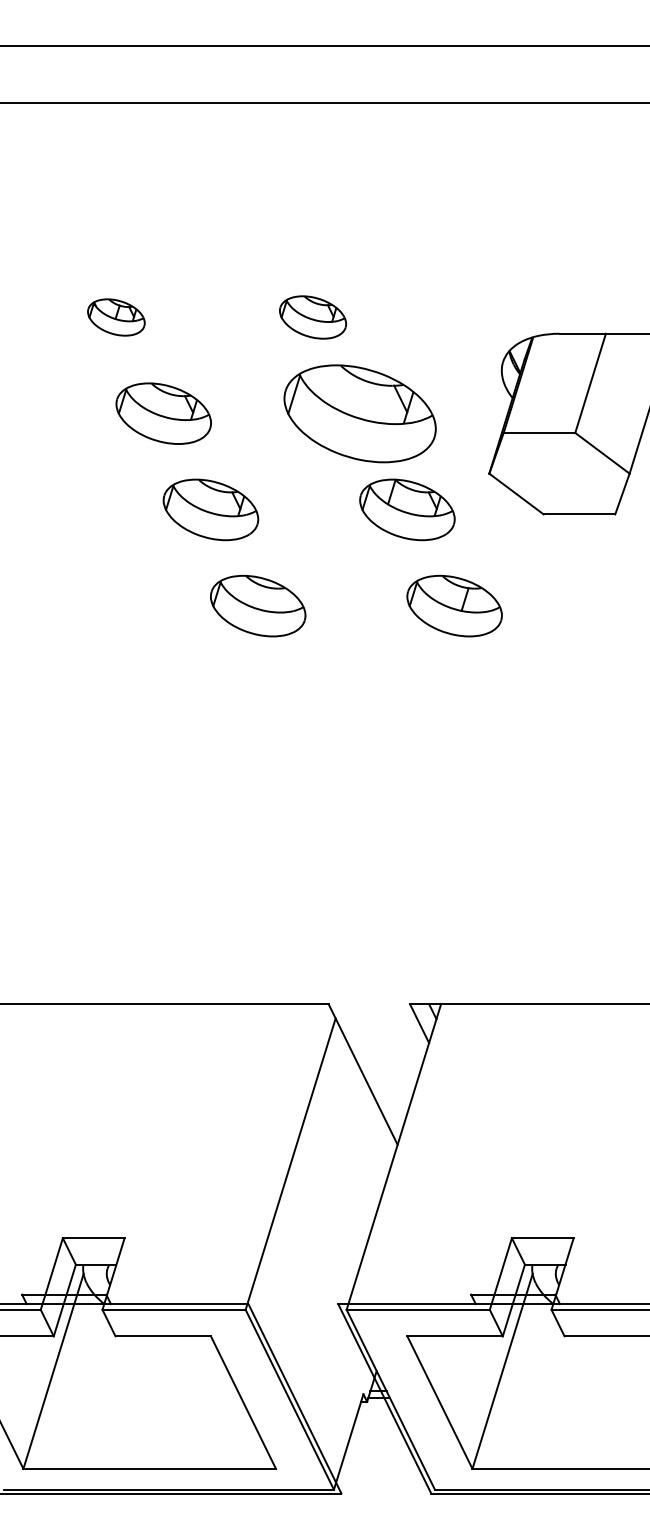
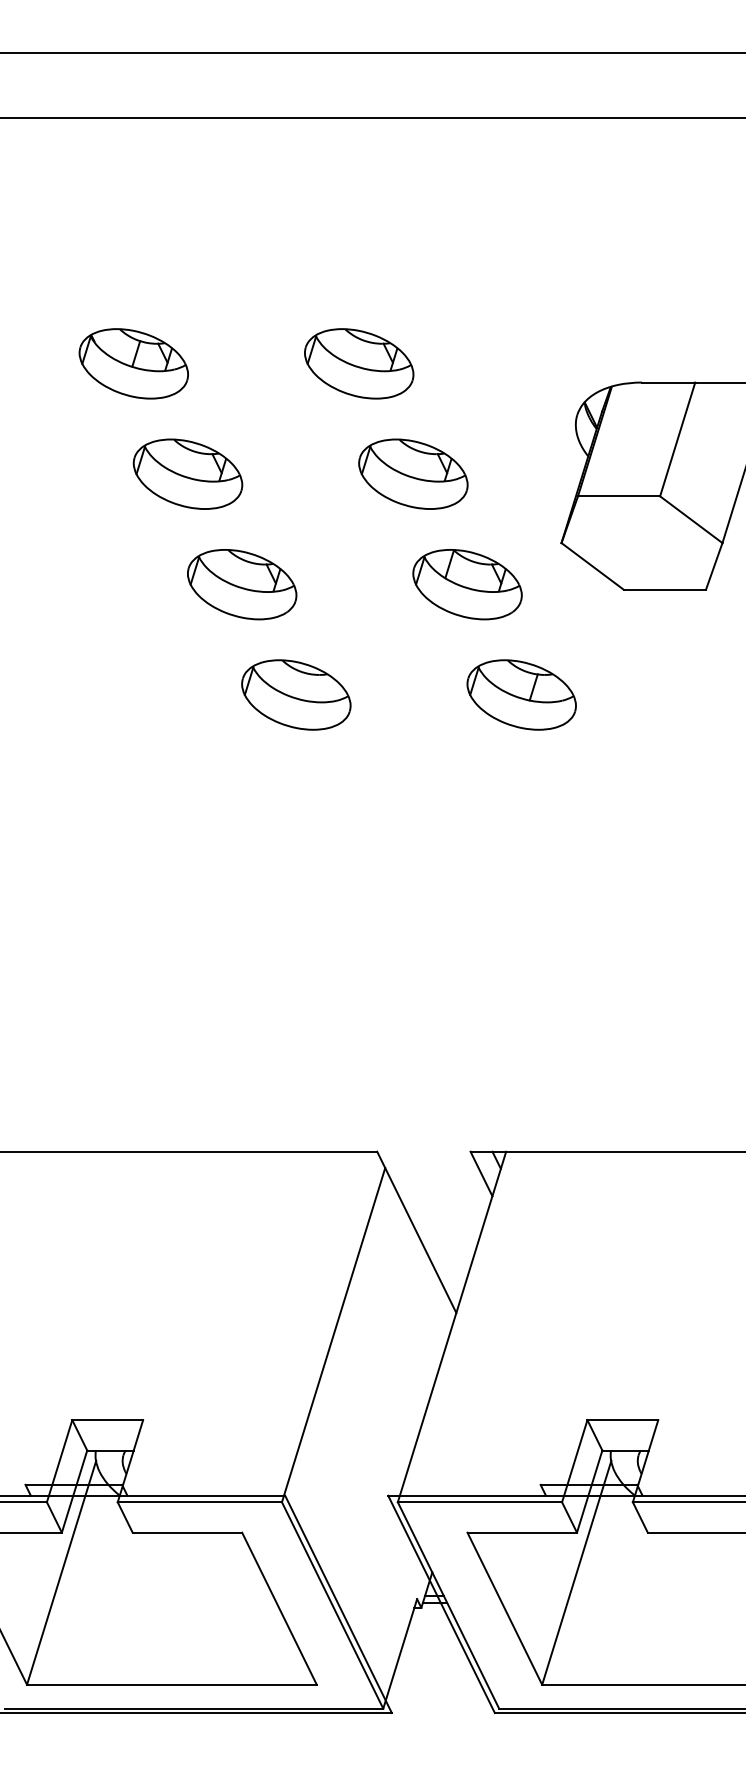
part: (116, 317) -> (133, 363), size x1.67
part: (313, 317) -> (359, 363), size x1.43
part: (360, 413) -> (413, 473), size x0.62

